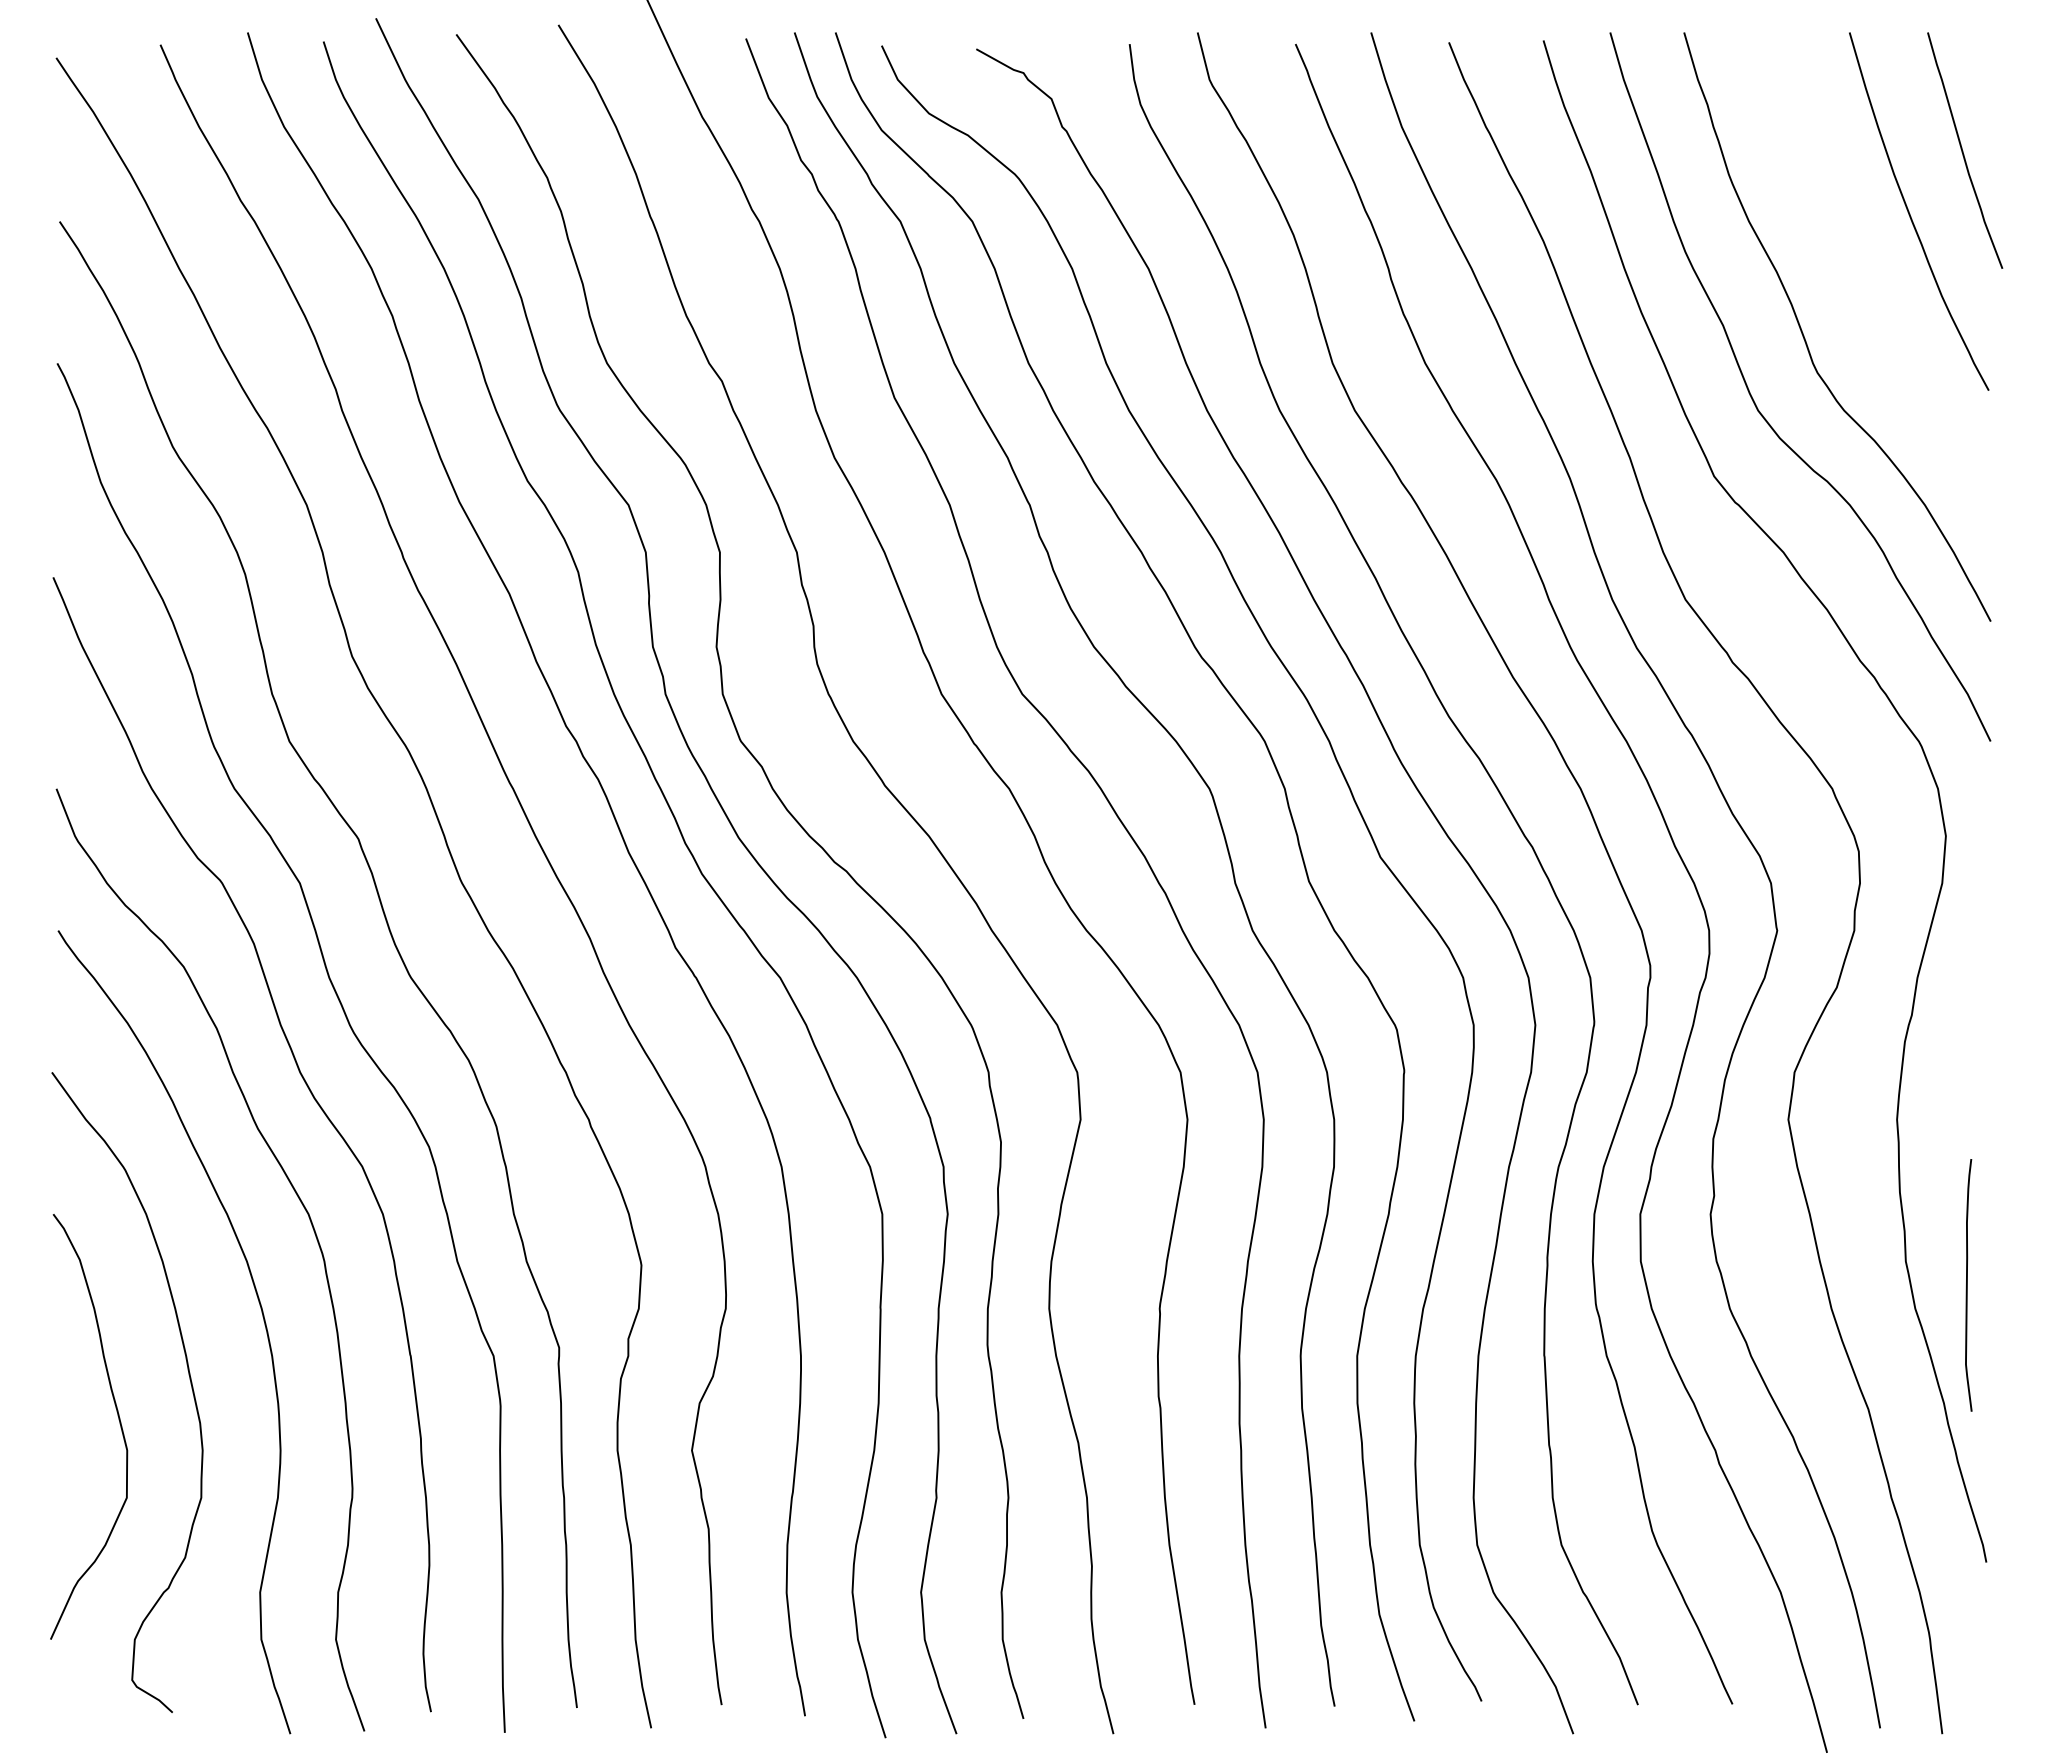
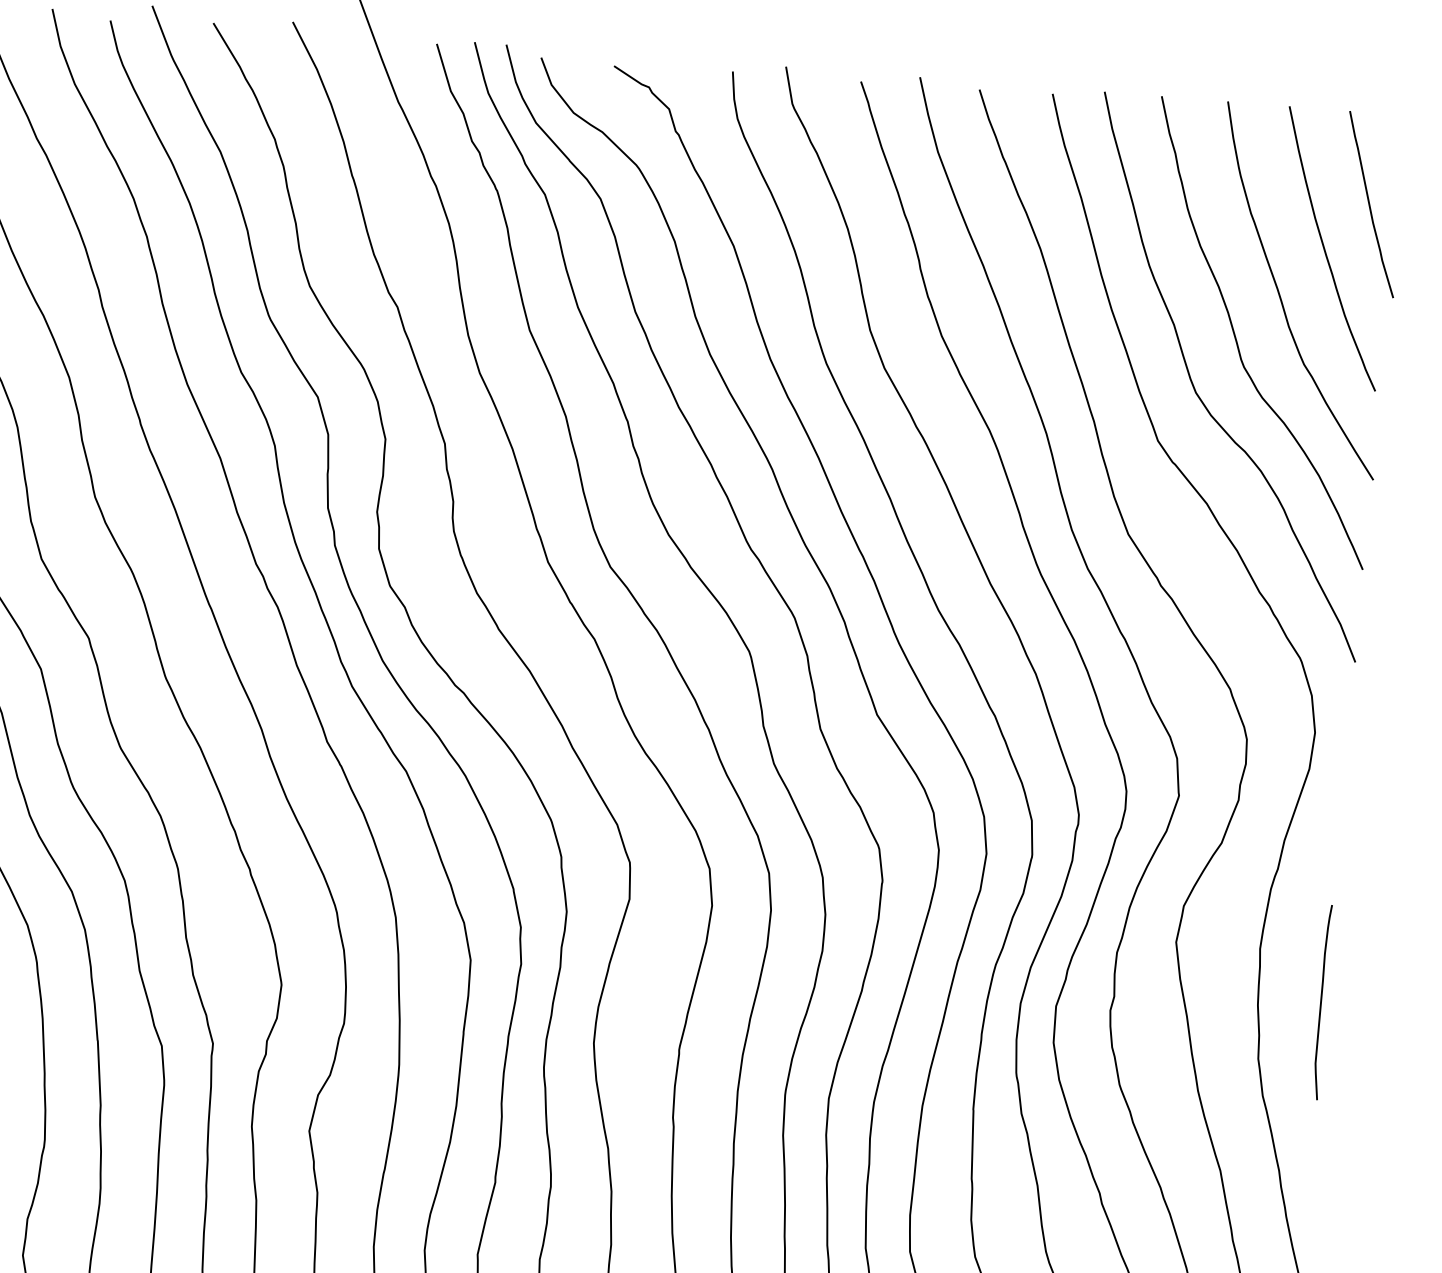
curve: (1857, 277) -> (1280, 296), added
curve: (1967, 1285) -> (1321, 1002), moved

